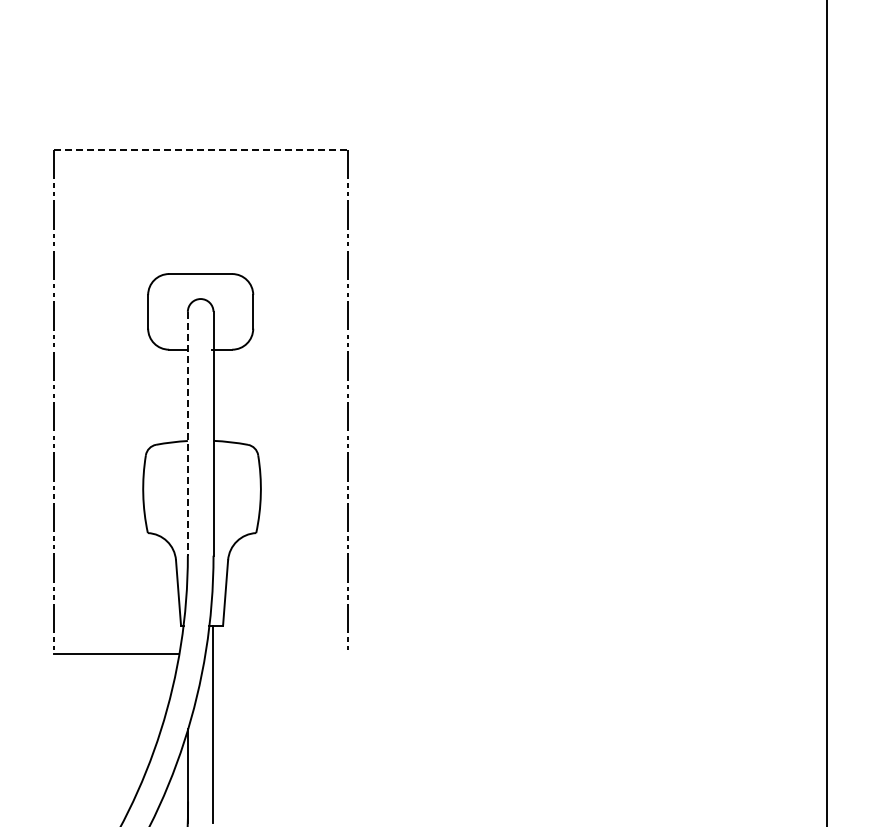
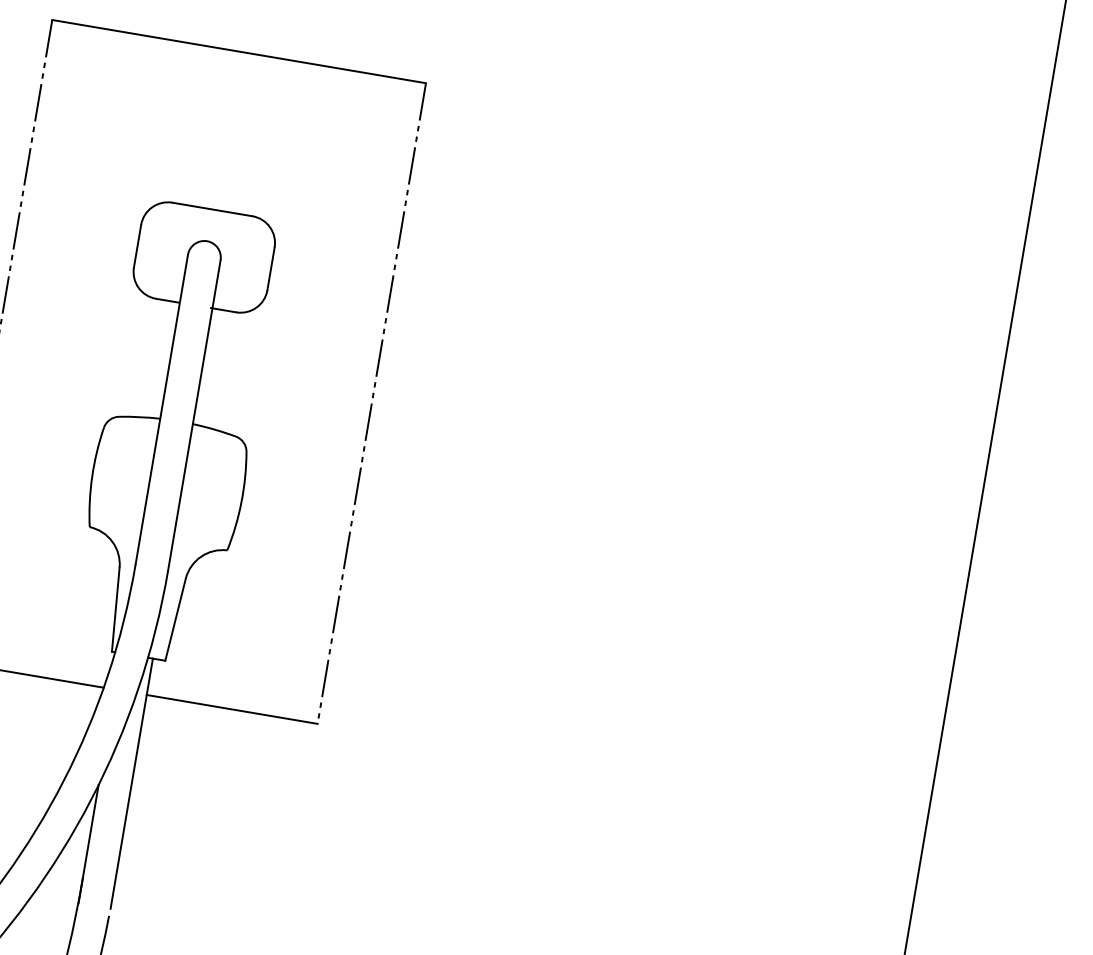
line: (201, 149) -> (240, 51), dashed -> solid
line: (187, 433) -> (161, 409), dashed -> solid
line: (280, 654) -> (232, 709), added

